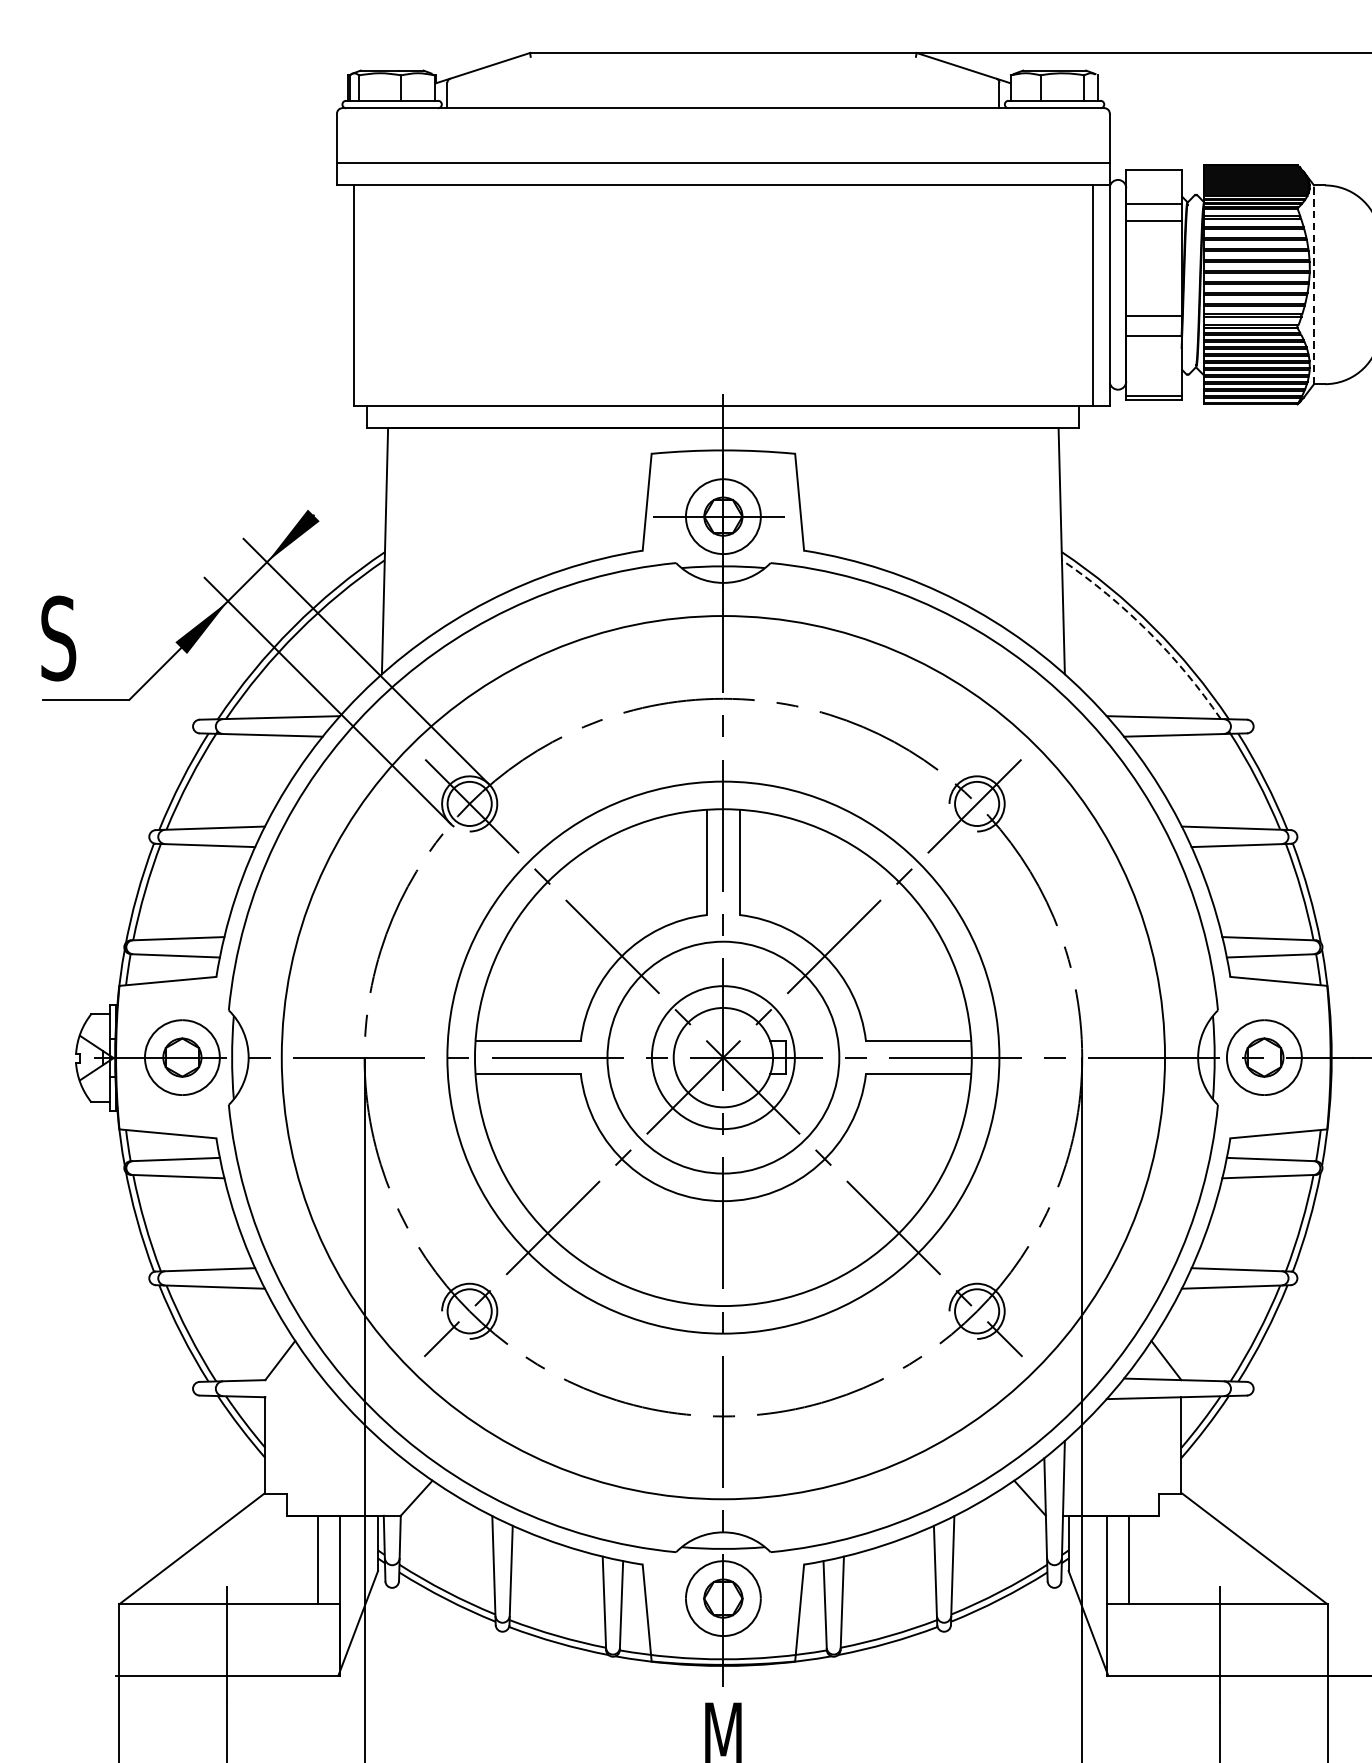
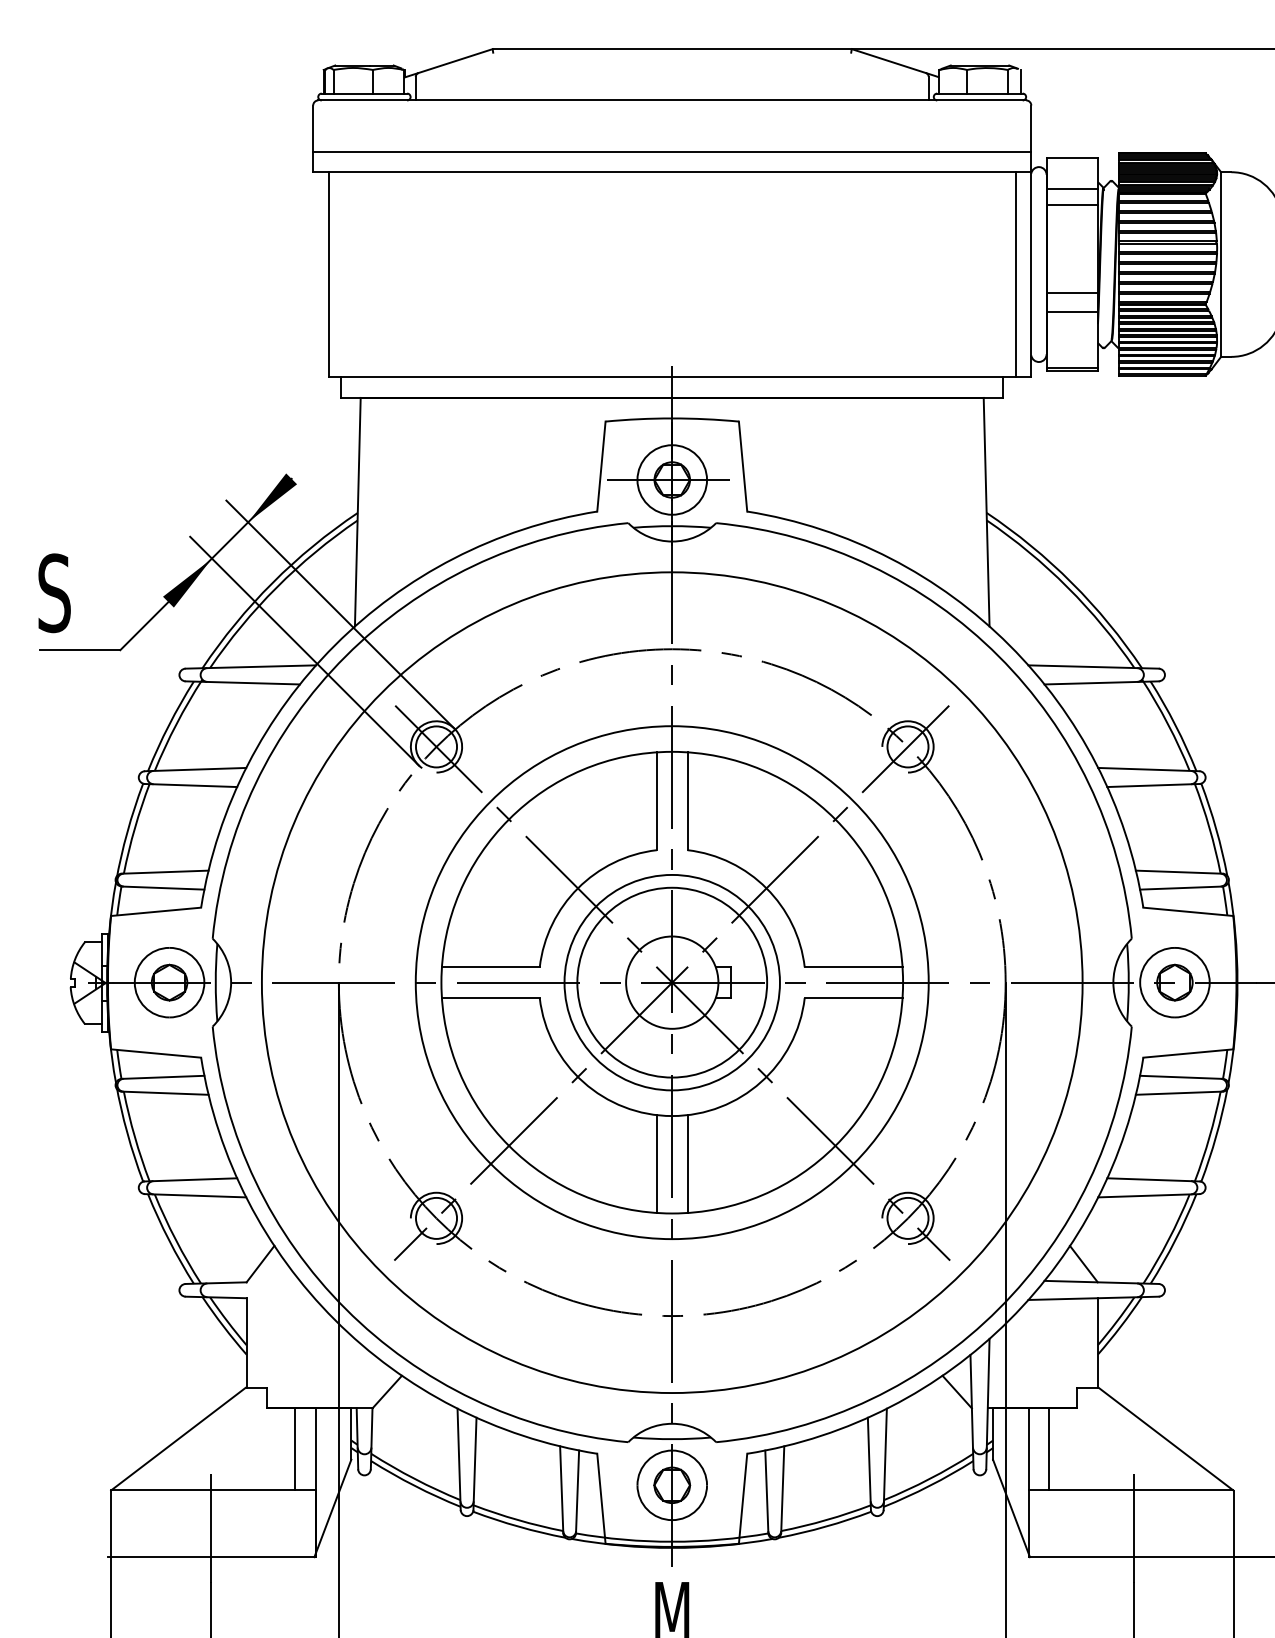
line: (1314, 284) -> (1221, 264), dashed -> solid
arc: (1148, 632) -> (1067, 587), dashed -> solid
circle: (723, 1057) -> (672, 982), size x1.43
line: (706, 1252) -> (656, 1163), added
line: (739, 1252) -> (687, 1163), added

